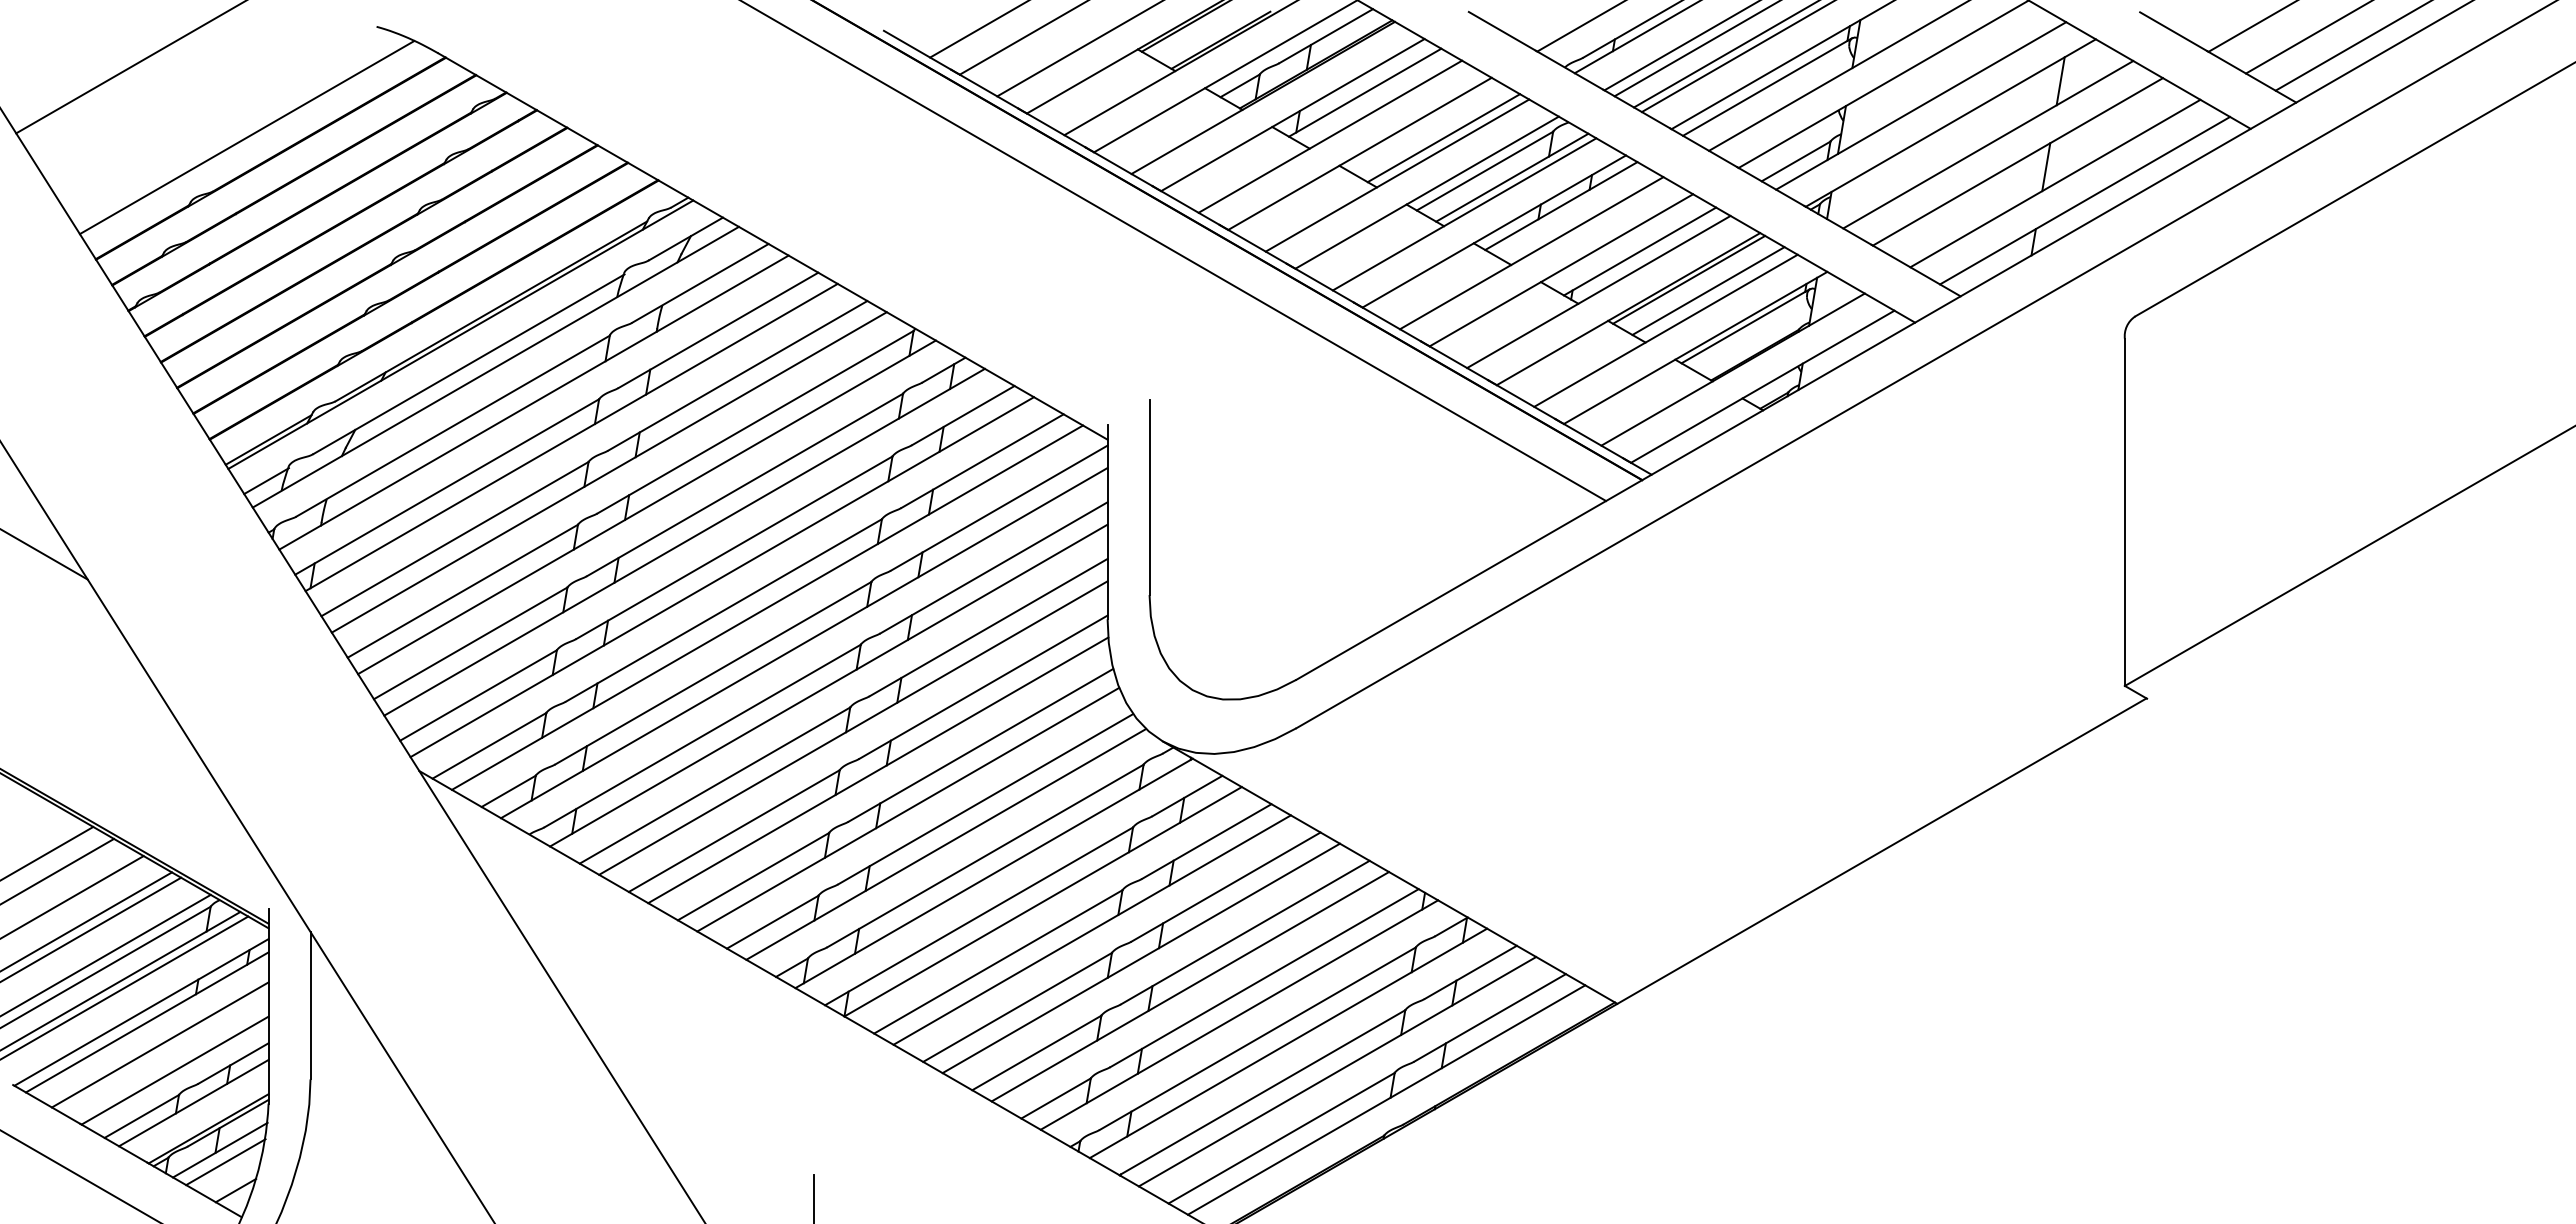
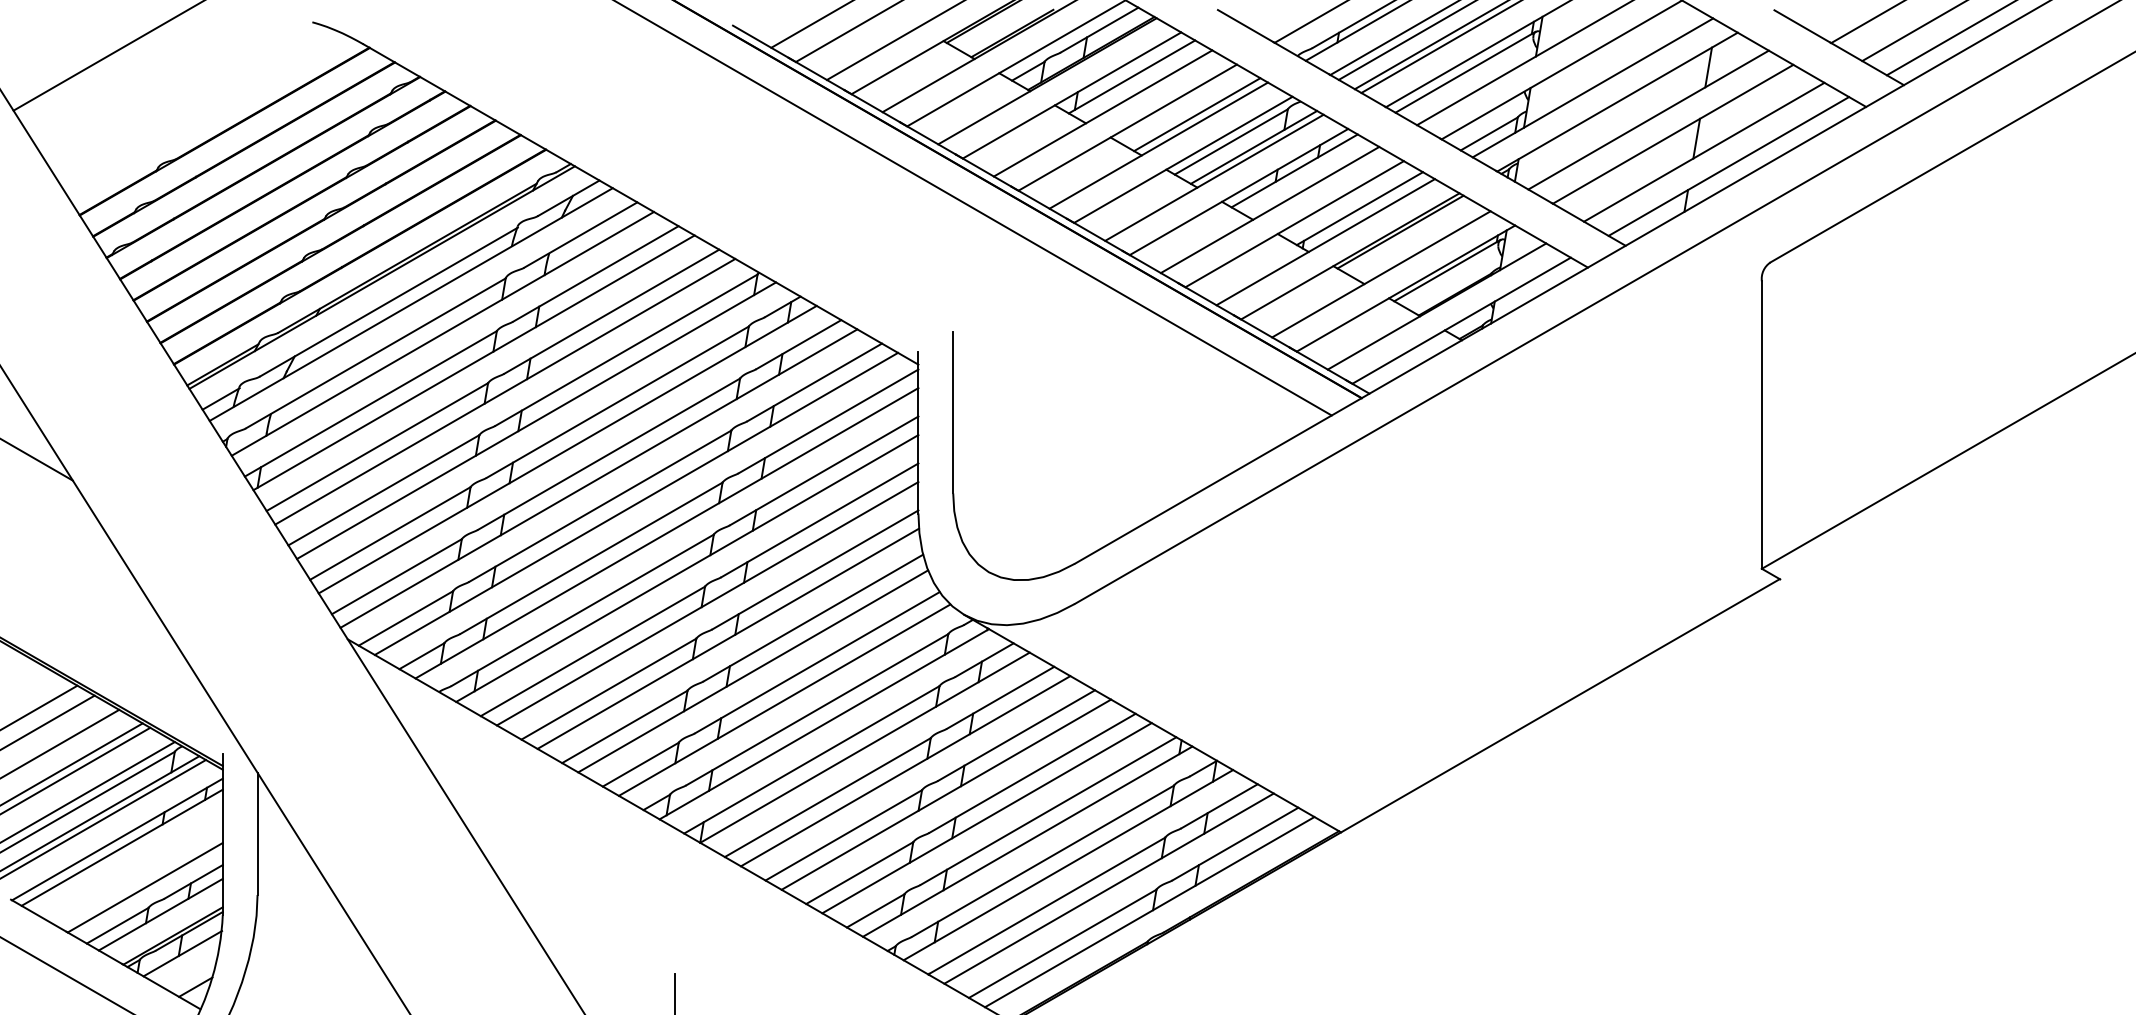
line: (246, 137) -> (204, 114), removed
line: (1708, 290) -> (1416, 240), removed
line: (159, 1044) -> (132, 866), removed
line: (225, 1162) -> (187, 963), removed

